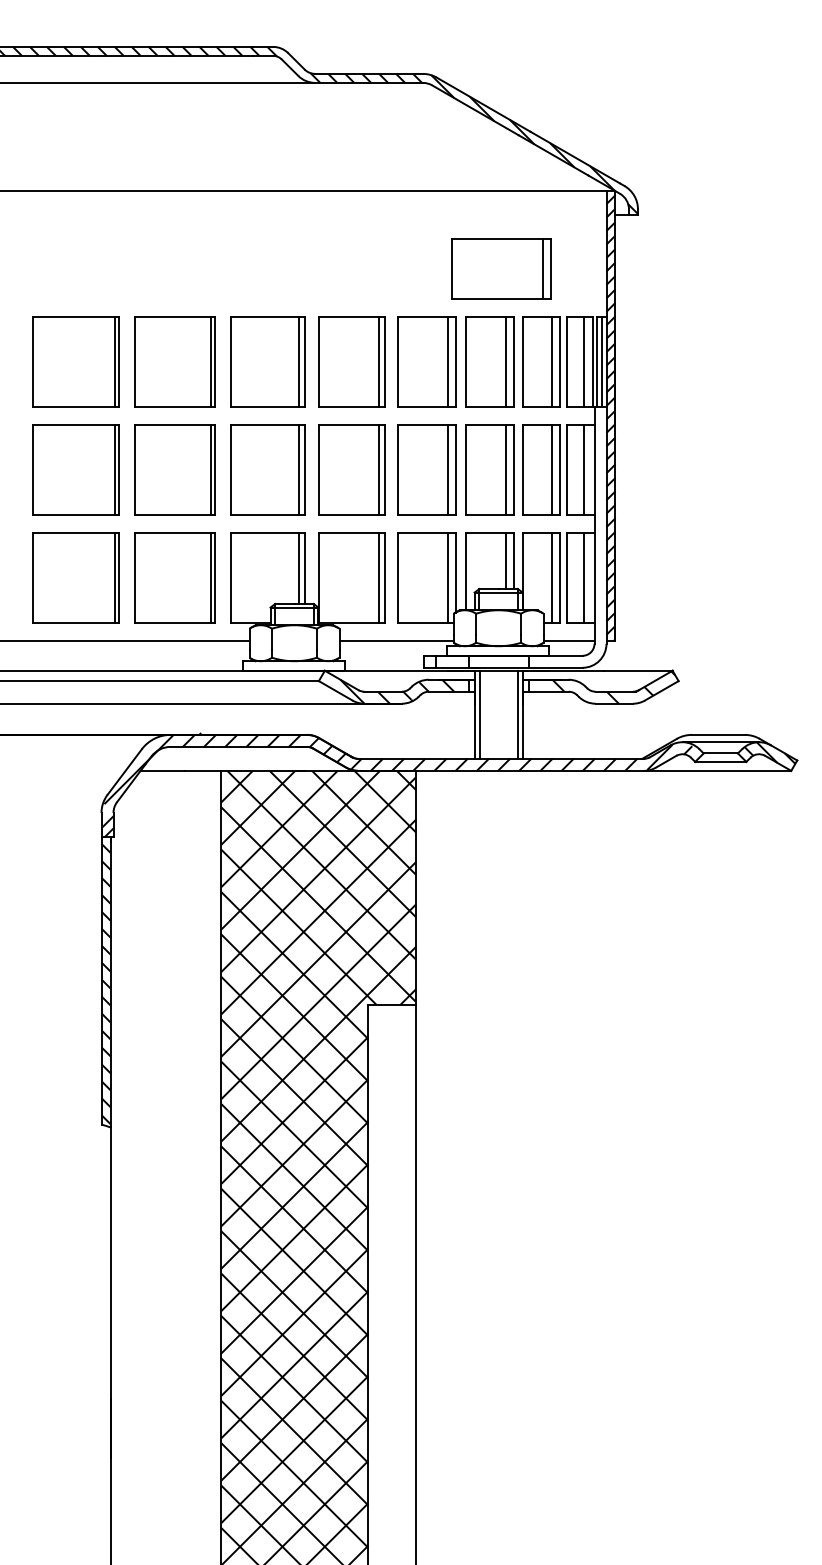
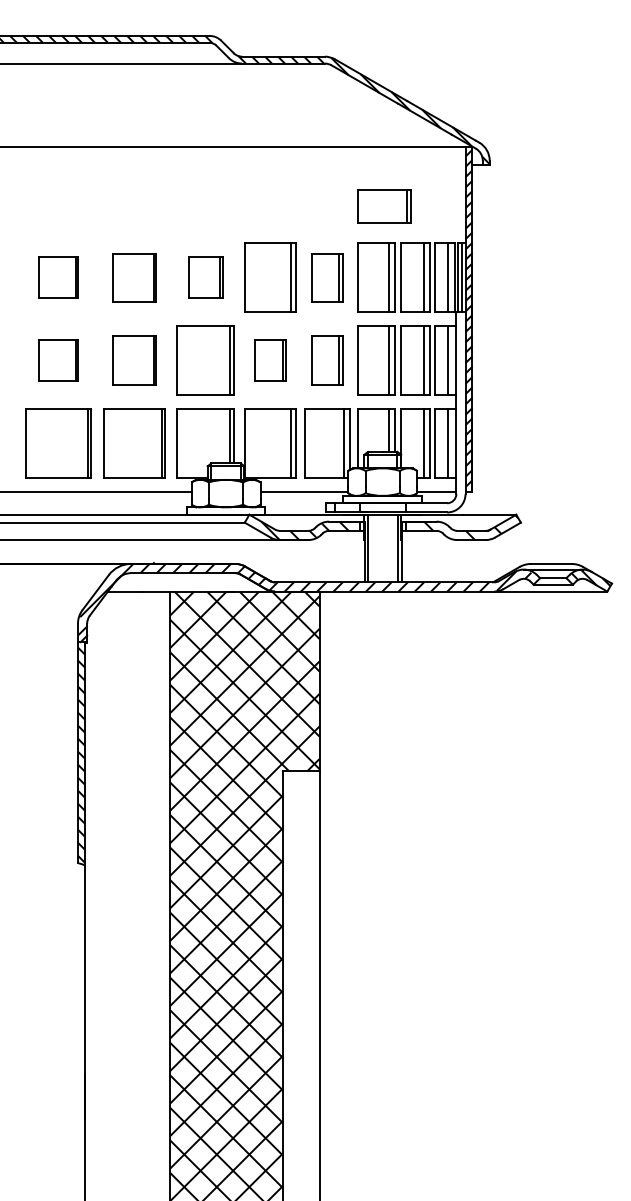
part: (501, 268) -> (384, 206), size x0.7
part: (75, 361) -> (58, 277), size x0.6
part: (174, 361) -> (133, 277), size x0.7
part: (267, 361) -> (205, 277), size x0.6
part: (426, 361) -> (327, 277), size x0.7
part: (75, 469) -> (58, 360), size x0.6
part: (174, 469) -> (133, 360), size x0.7
part: (351, 469) -> (269, 360), size x0.6
part: (426, 469) -> (327, 360), size x0.7

